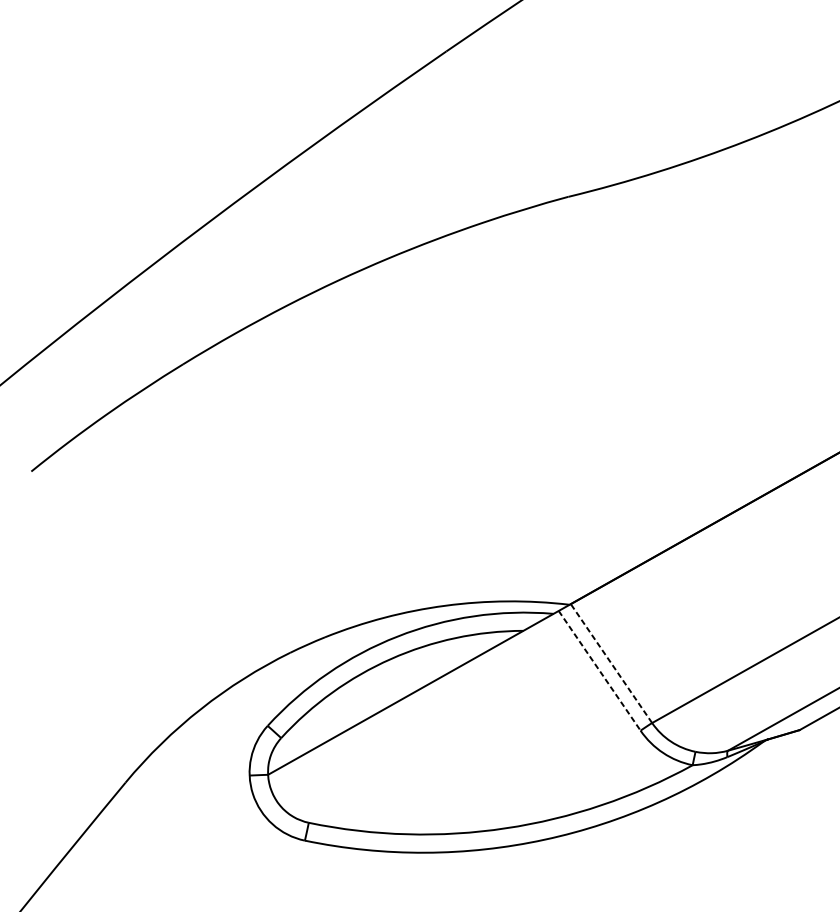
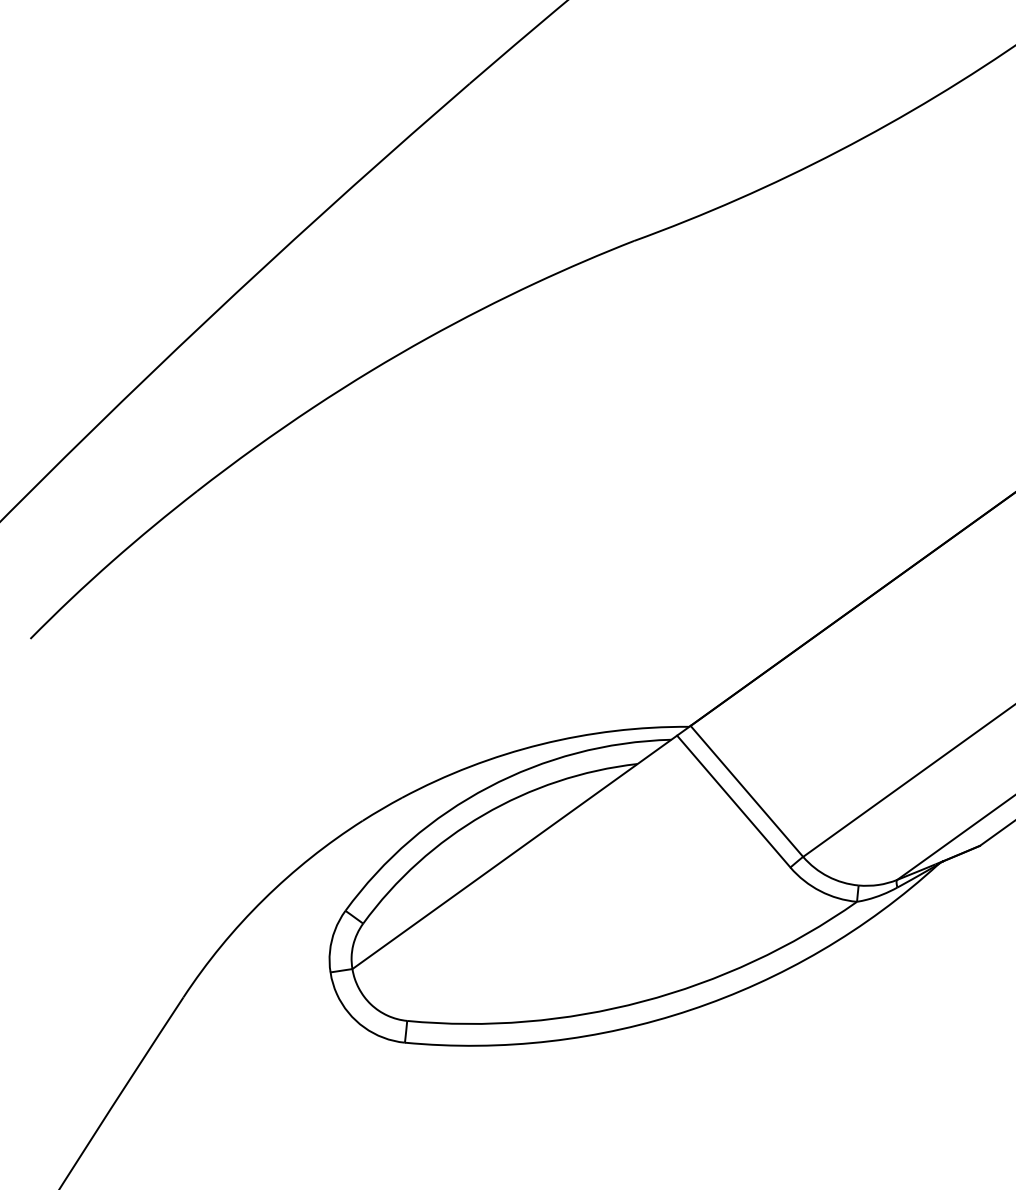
line: (611, 663) -> (746, 791), dashed -> solid
line: (599, 670) -> (733, 801), dashed -> solid

